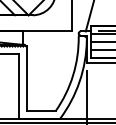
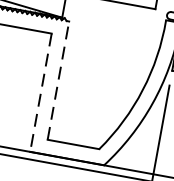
line: (27, 78) -> (58, 80), solid -> dashed
line: (19, 87) -> (41, 94), solid -> dashed

